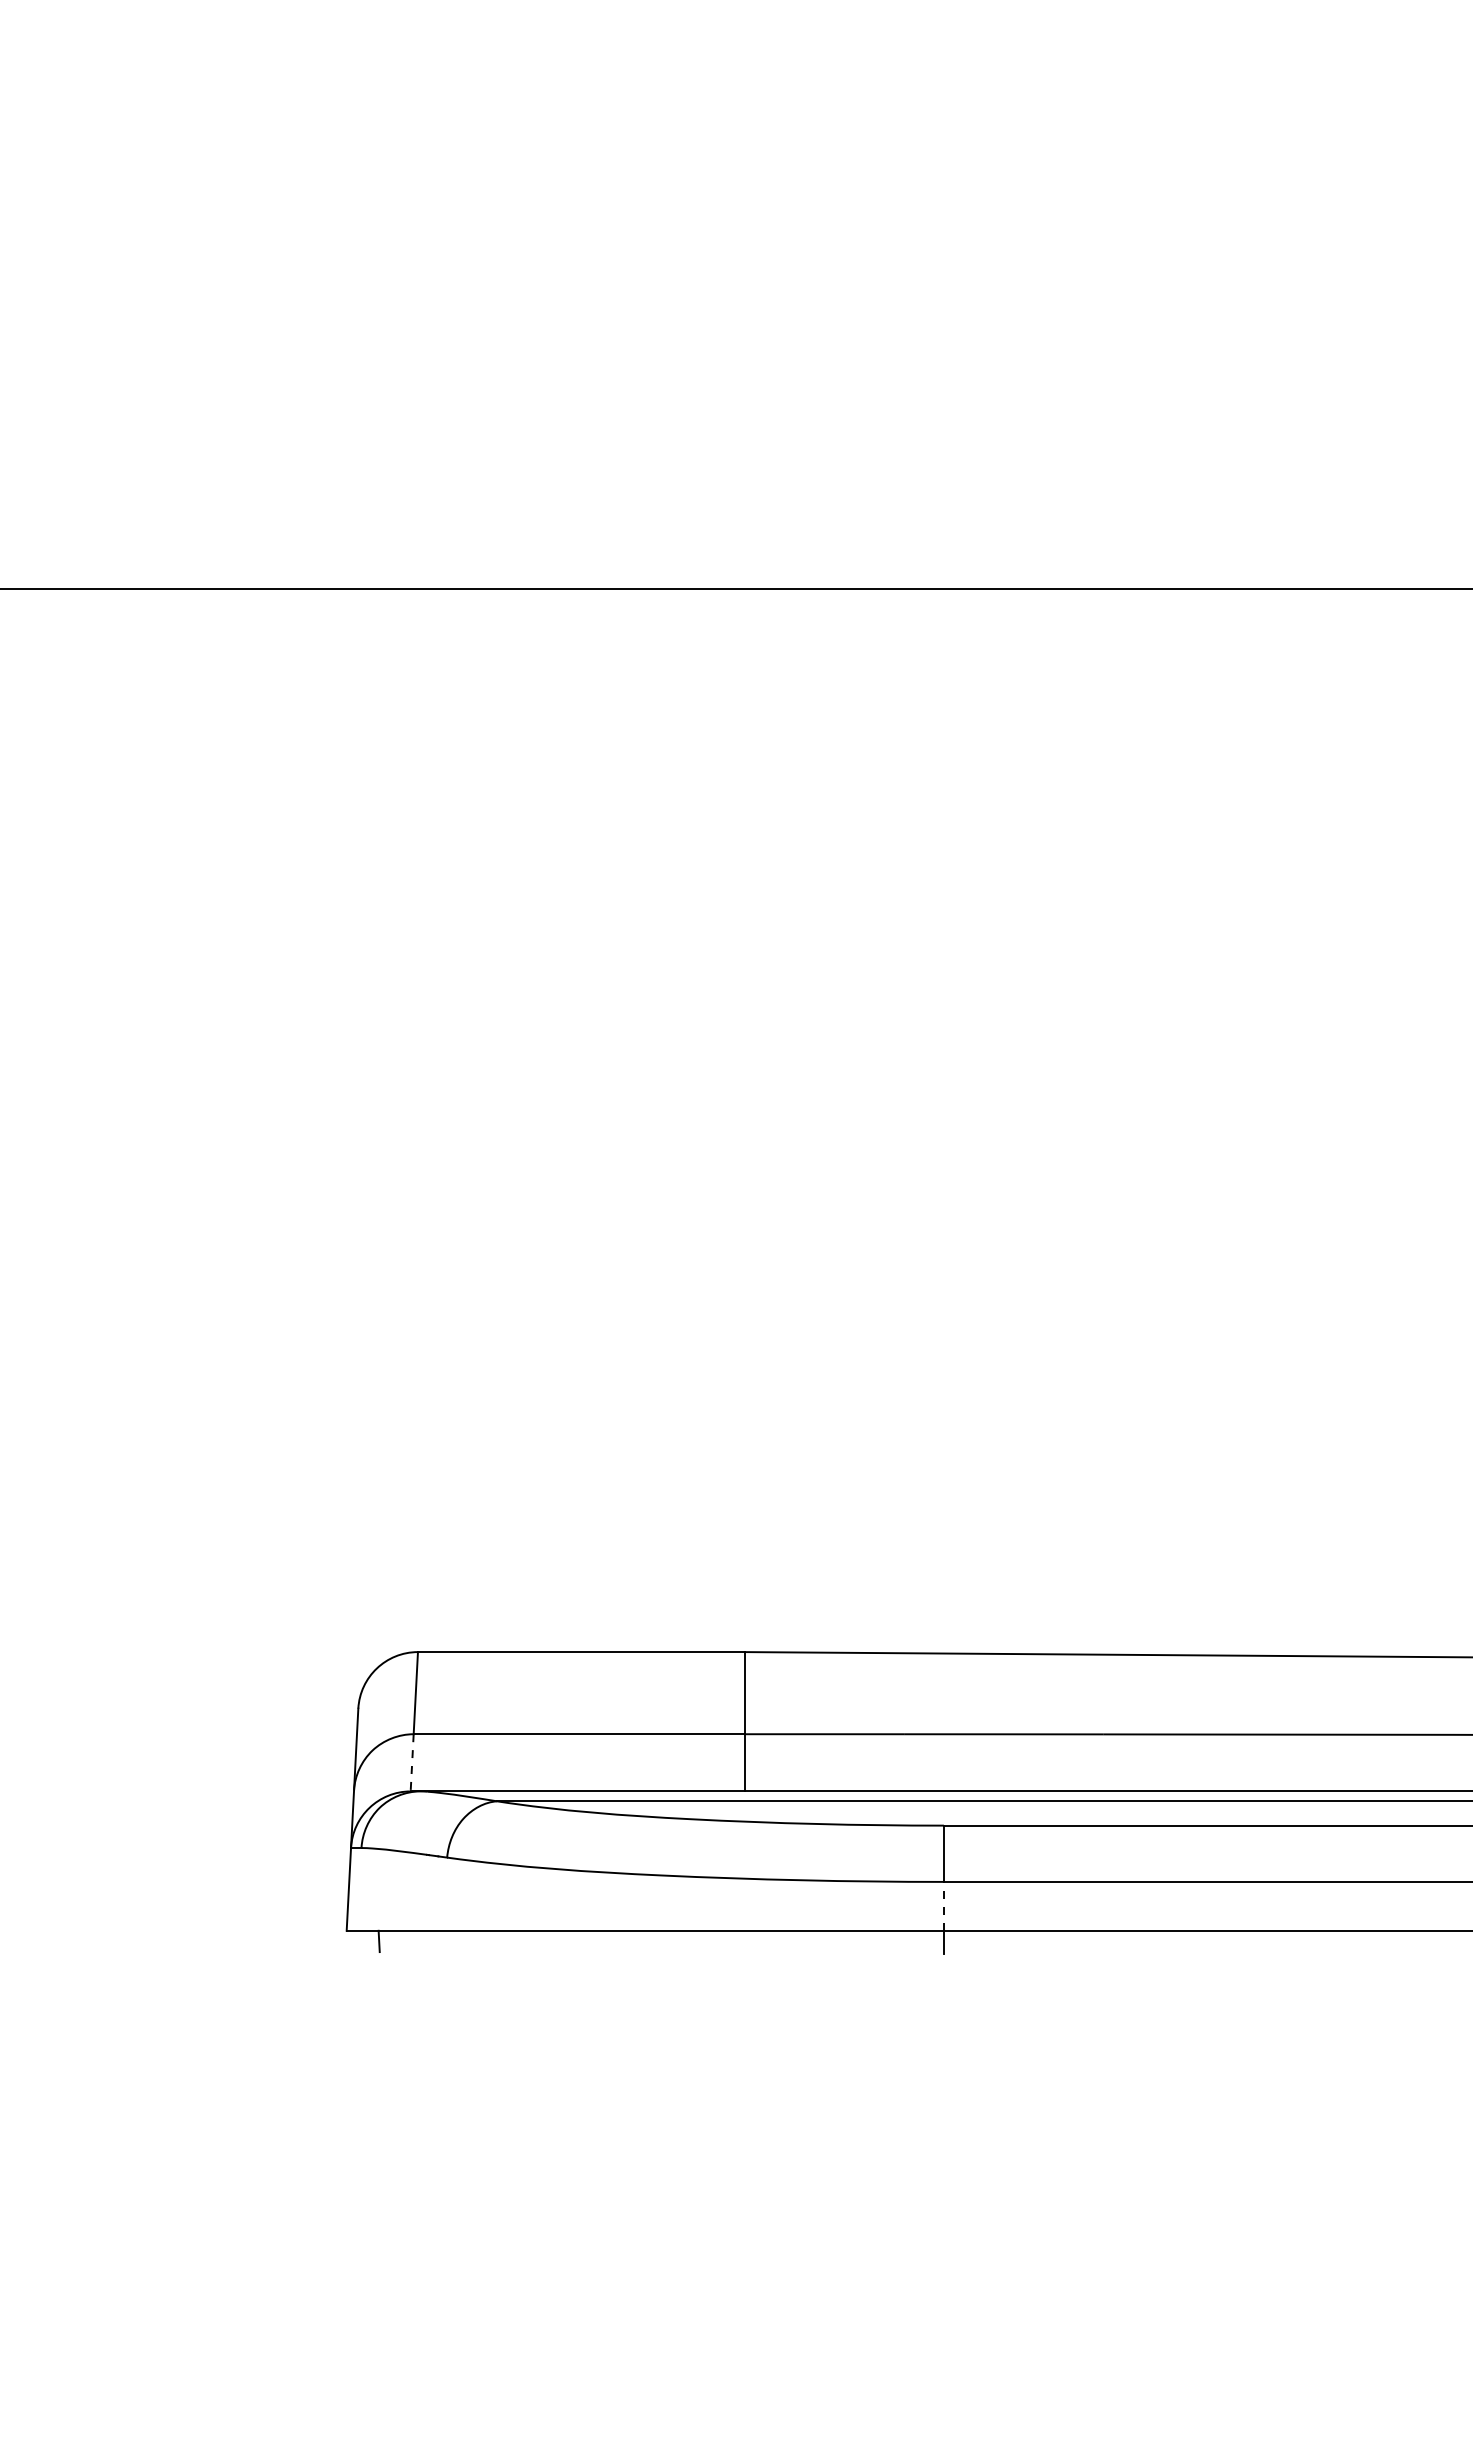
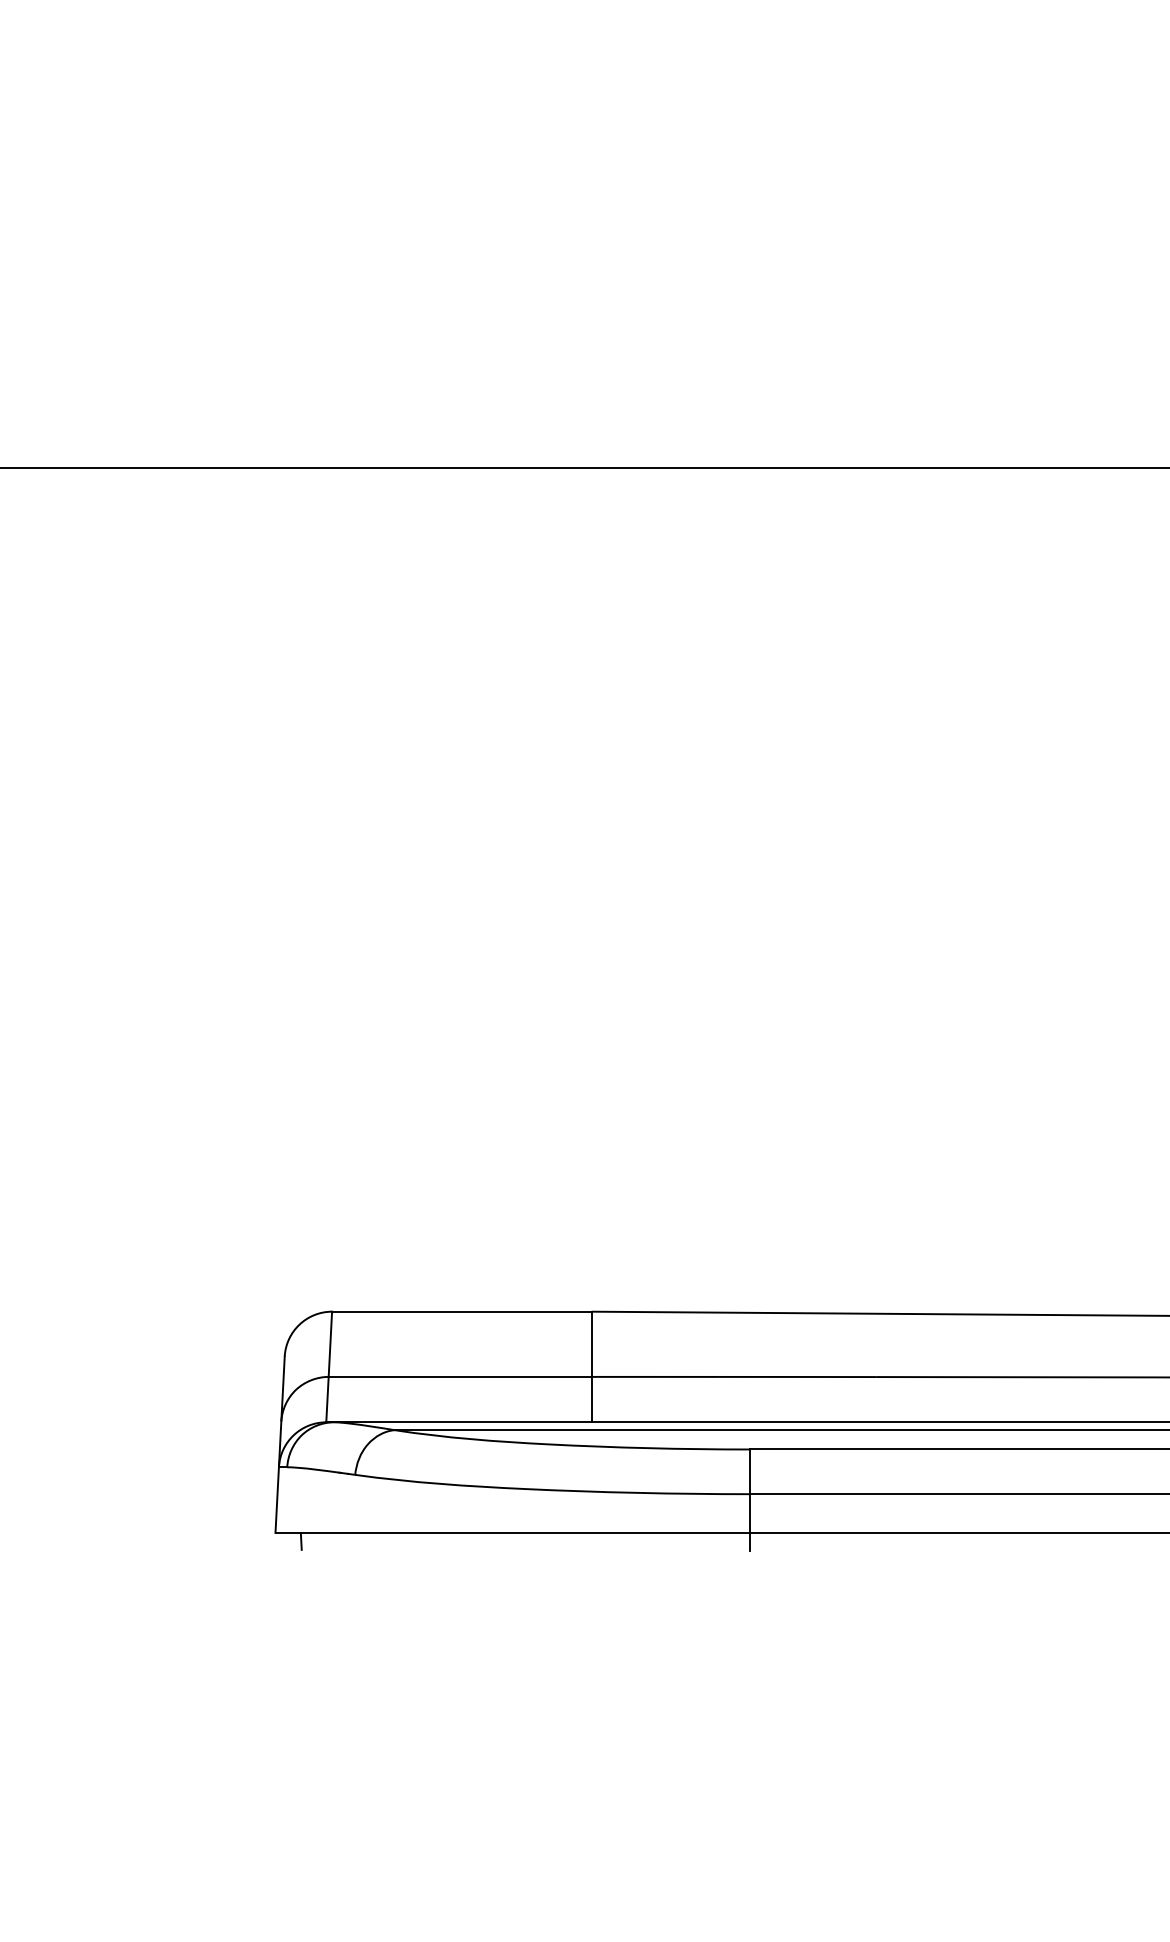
line: (412, 1762) -> (327, 1399), dashed -> solid
line: (943, 1905) -> (749, 1512), dashed -> solid

